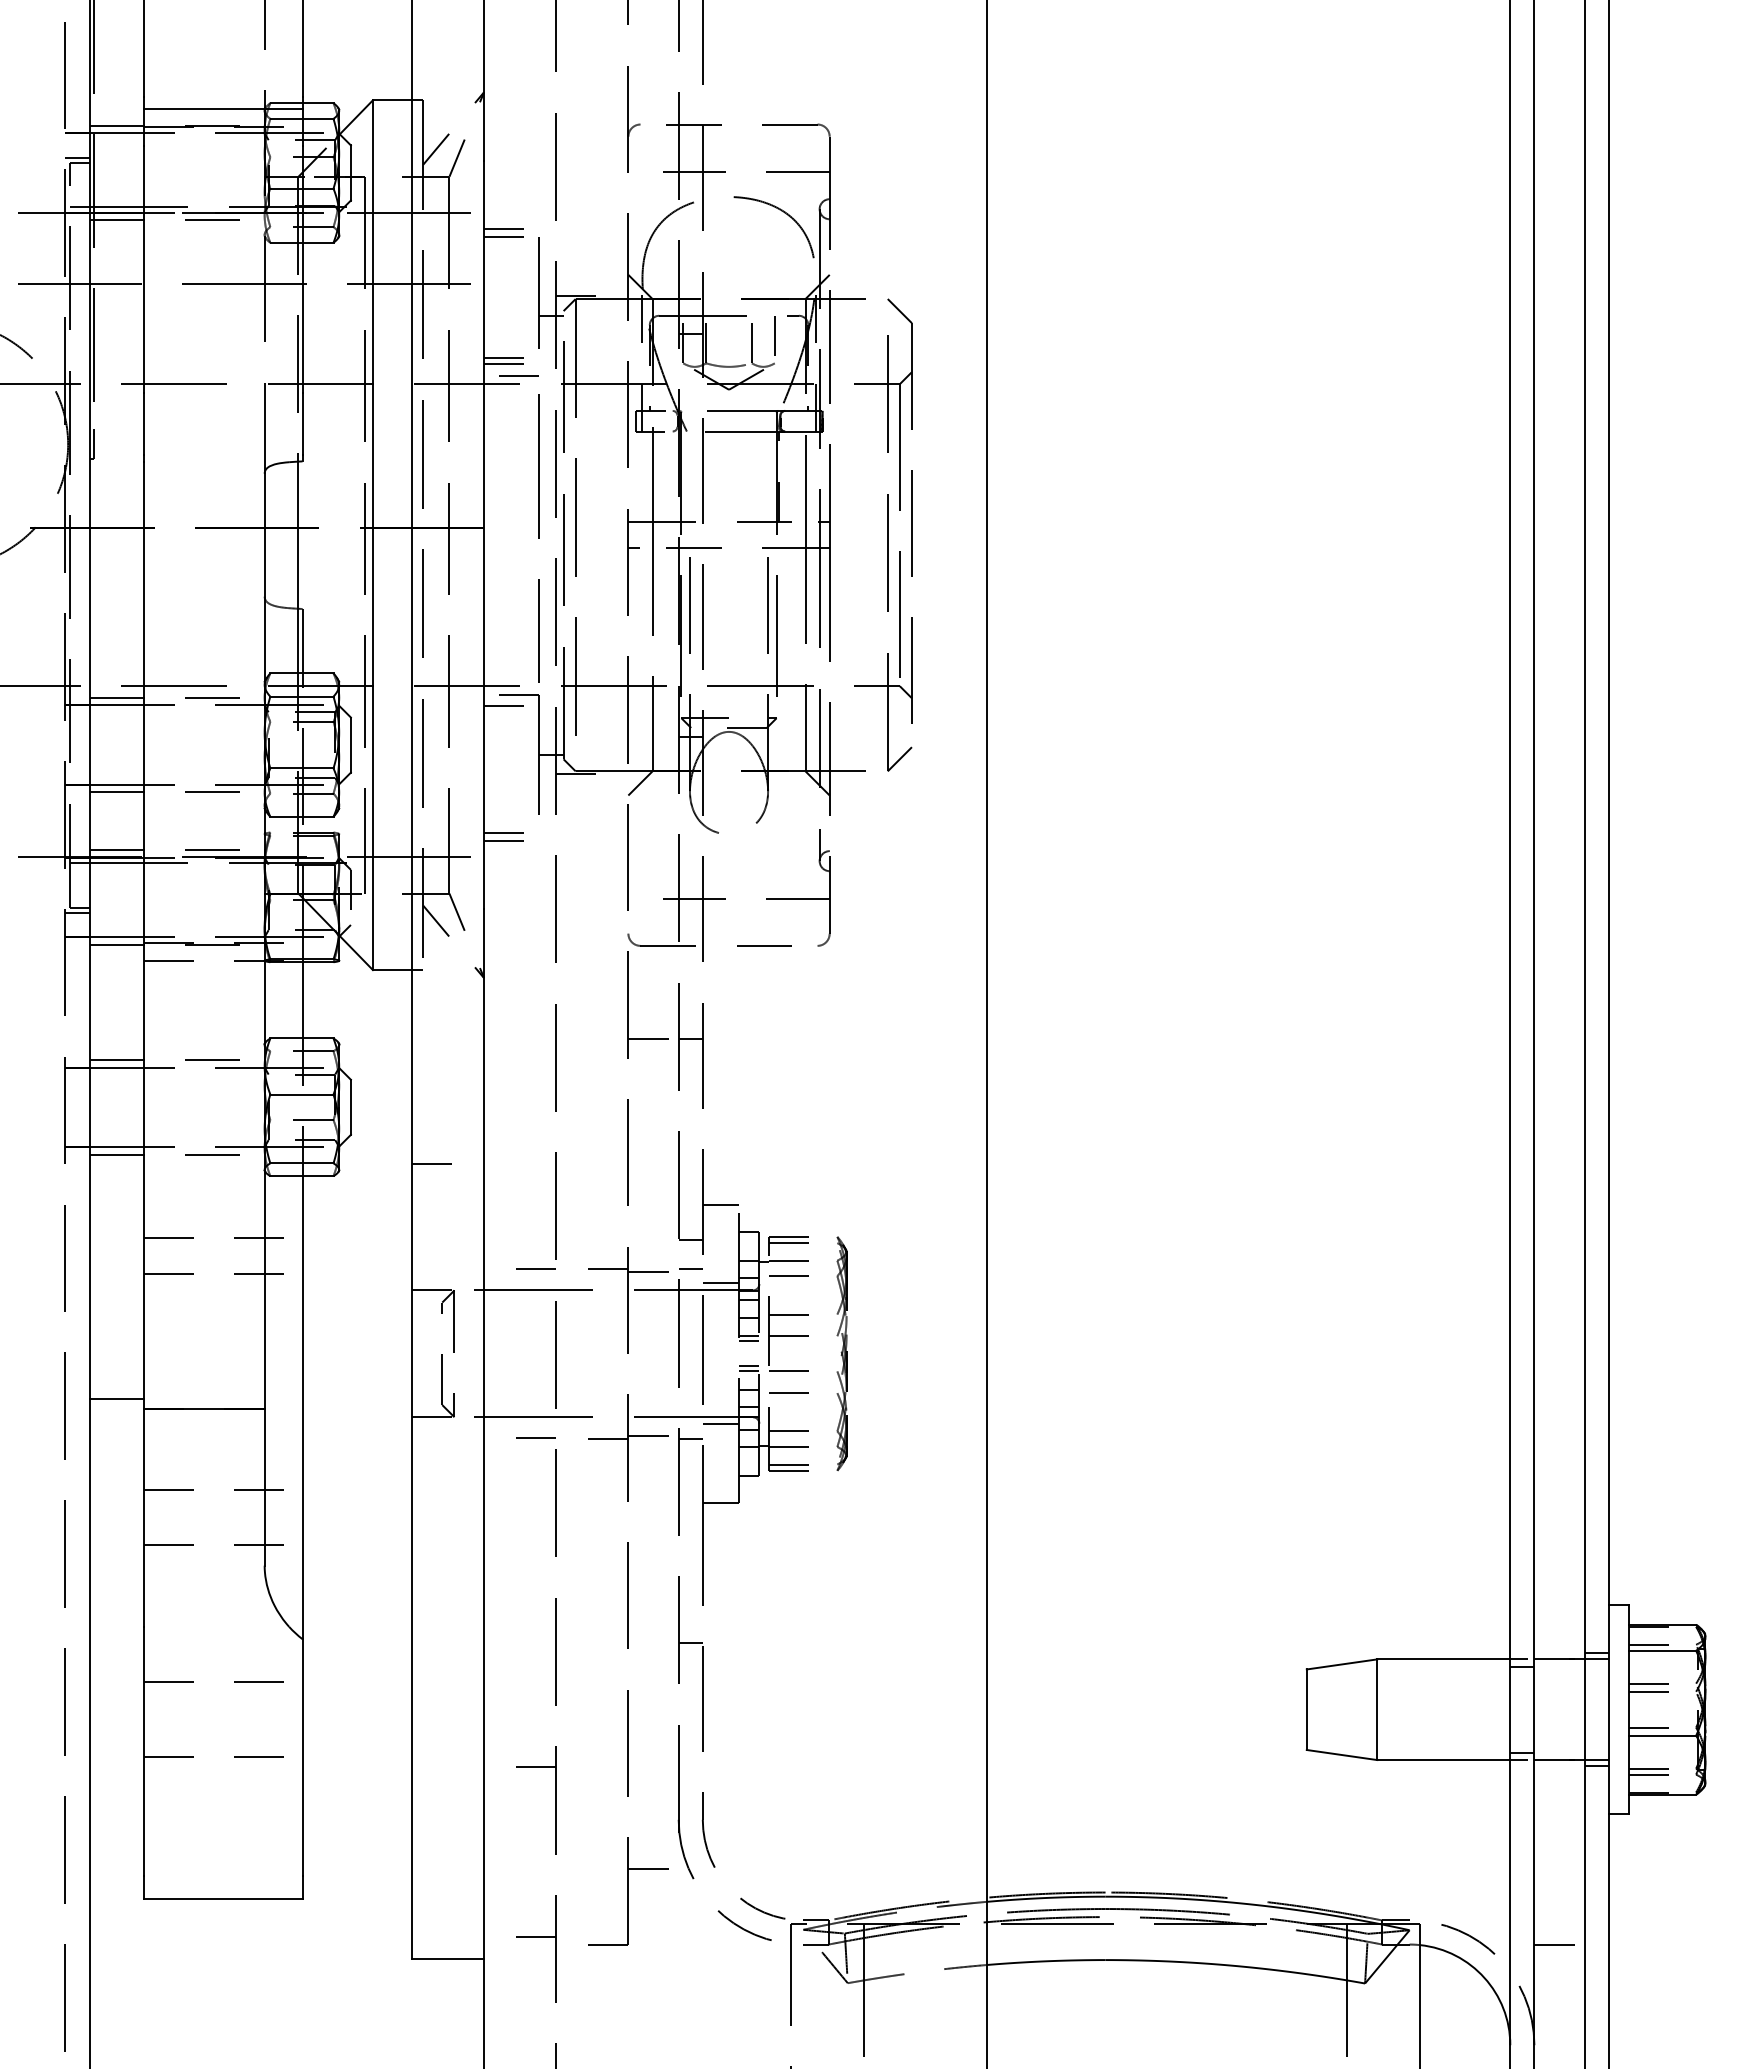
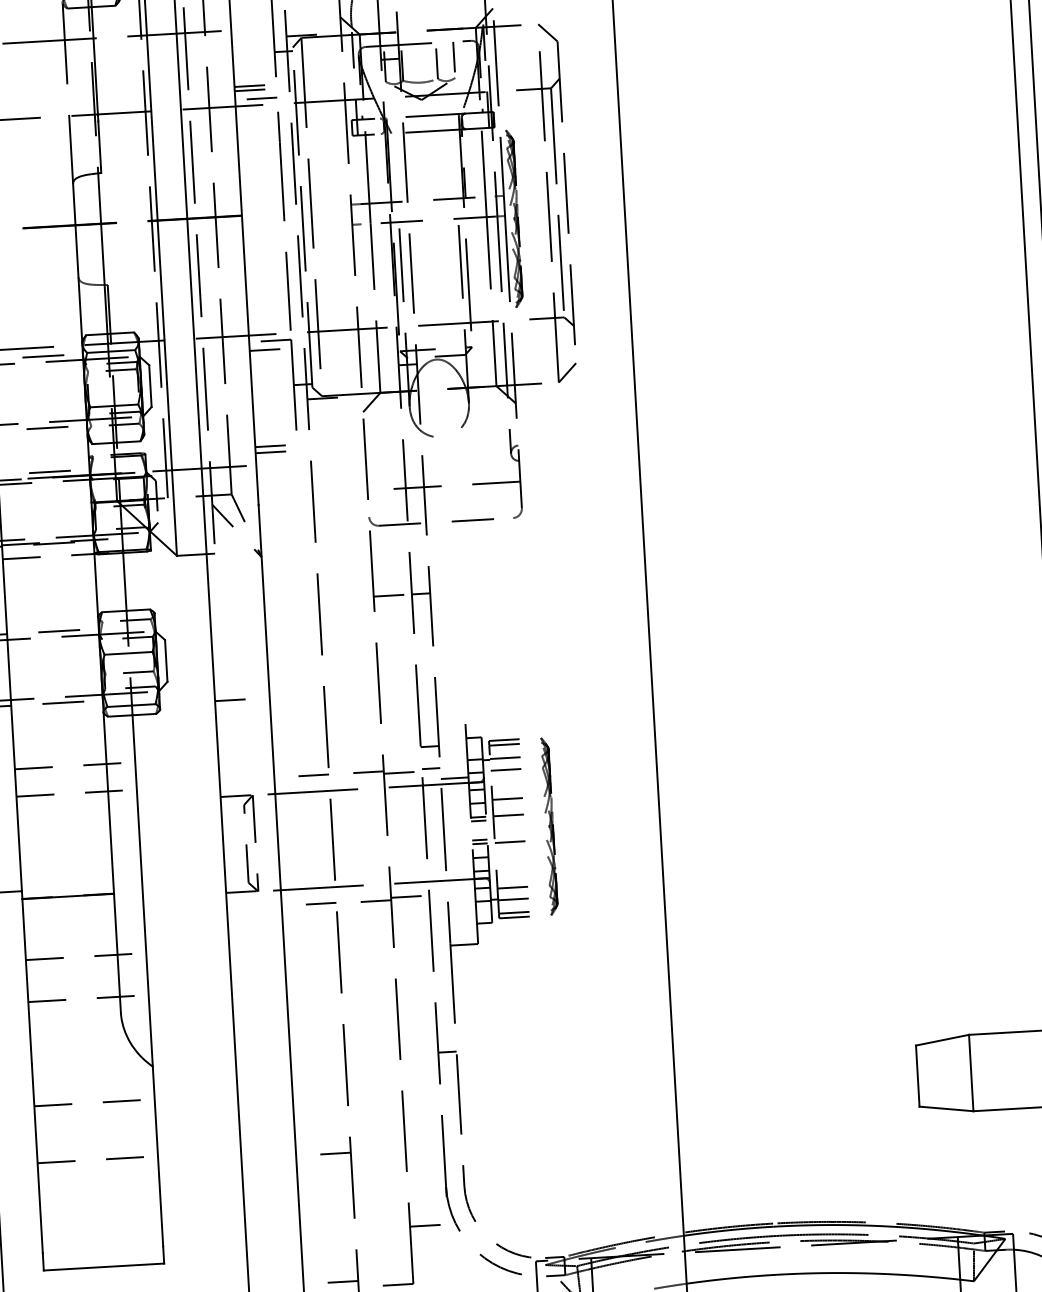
part: (841, 552) -> (514, 218), added
line: (720, 1204) -> (450, 718), removed
line: (788, 1392) -> (510, 858), removed
line: (720, 1424) -> (460, 885), removed
line: (690, 1438) -> (438, 897), removed

